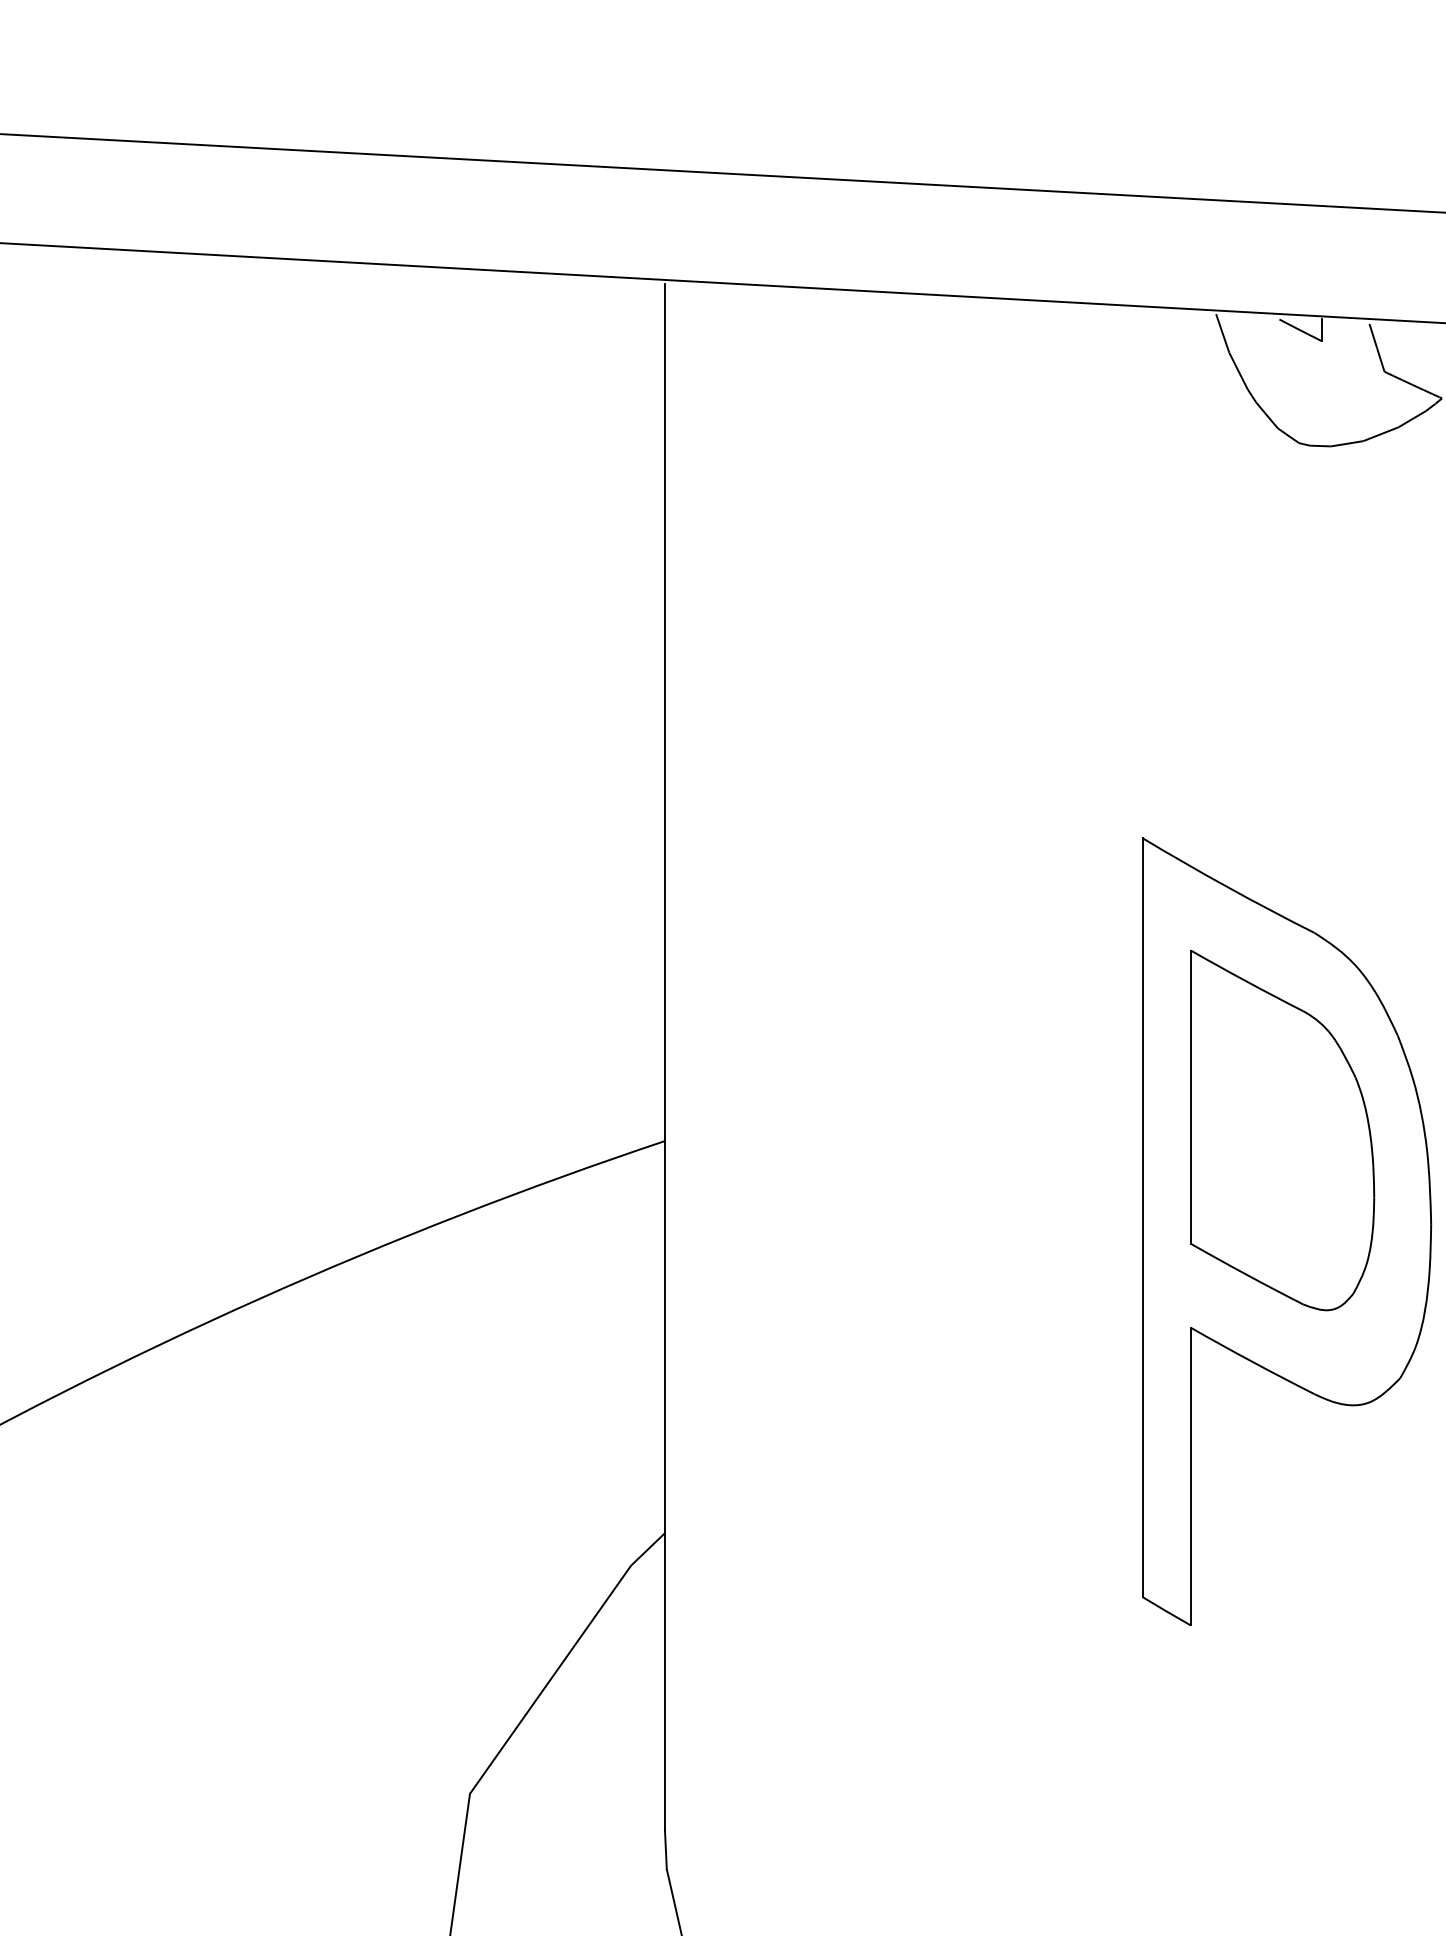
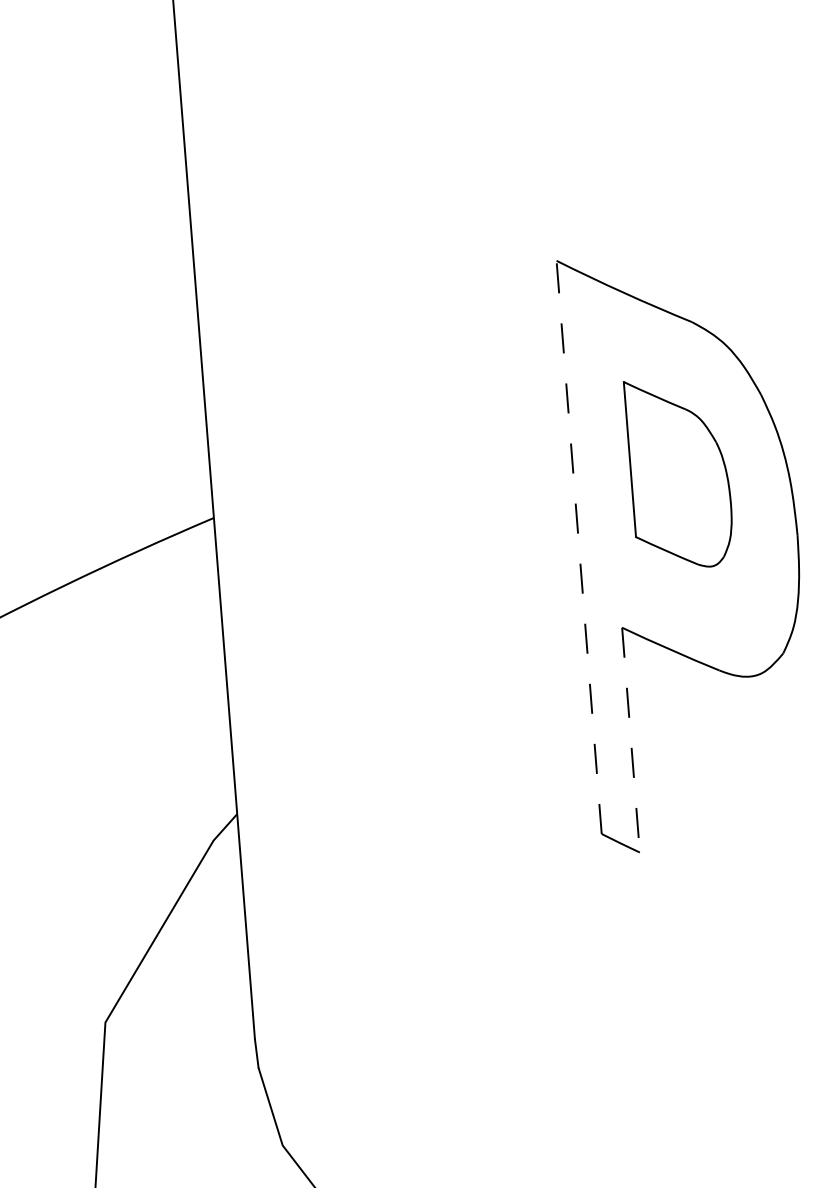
part: (1282, 1130) -> (679, 473), size x0.7
line: (1142, 1217) -> (579, 547), solid -> dashed
line: (1190, 1476) -> (630, 740), solid -> dashed

